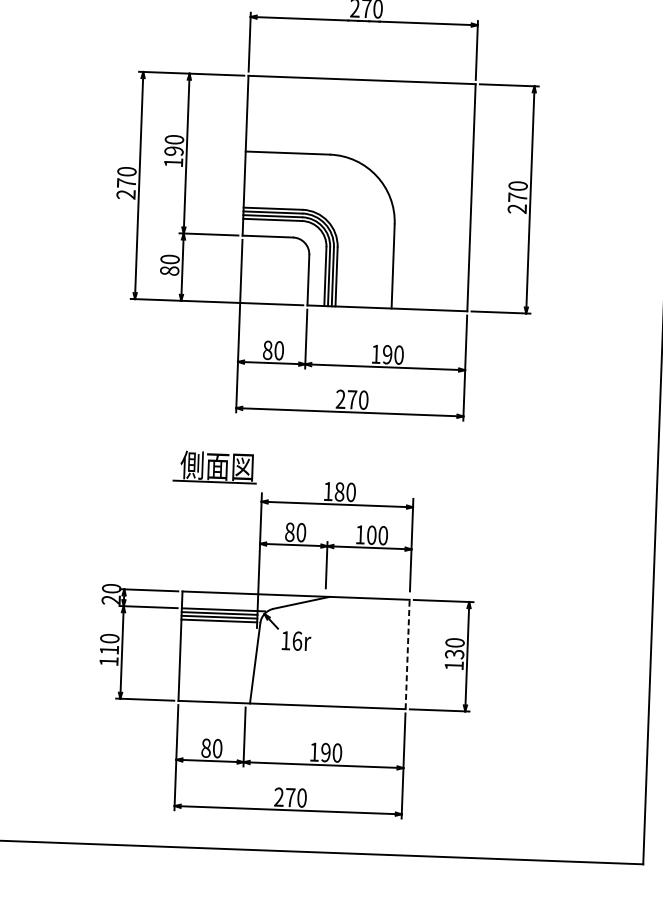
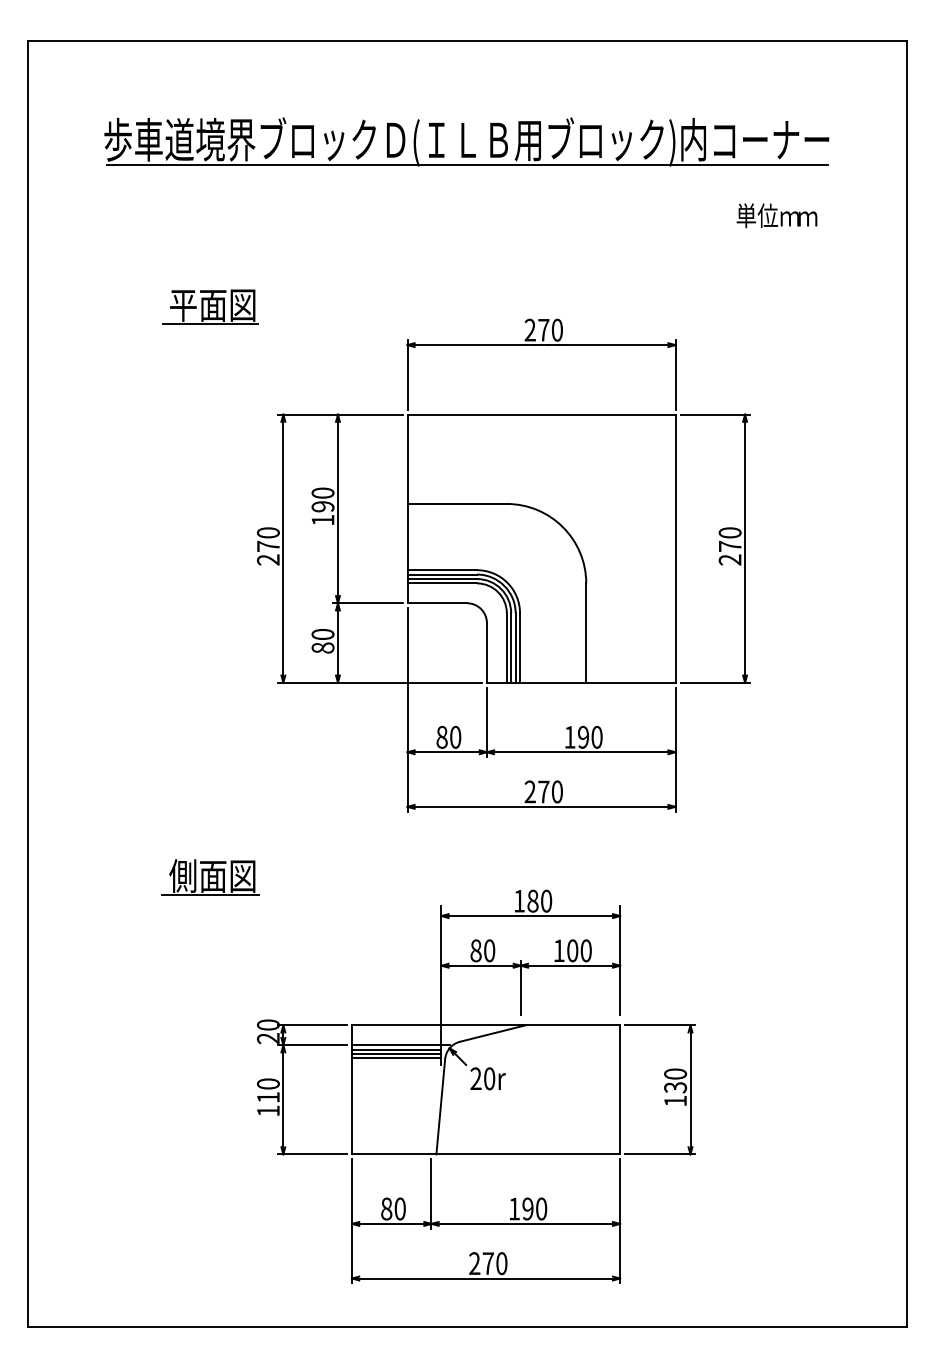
part: (215, 467) -> (210, 877), moved
text: (291, 640) -> (482, 1078), 16r -> 20r
line: (407, 654) -> (620, 1089), dashed -> solid

